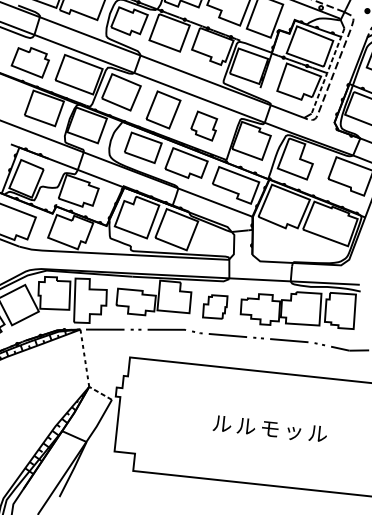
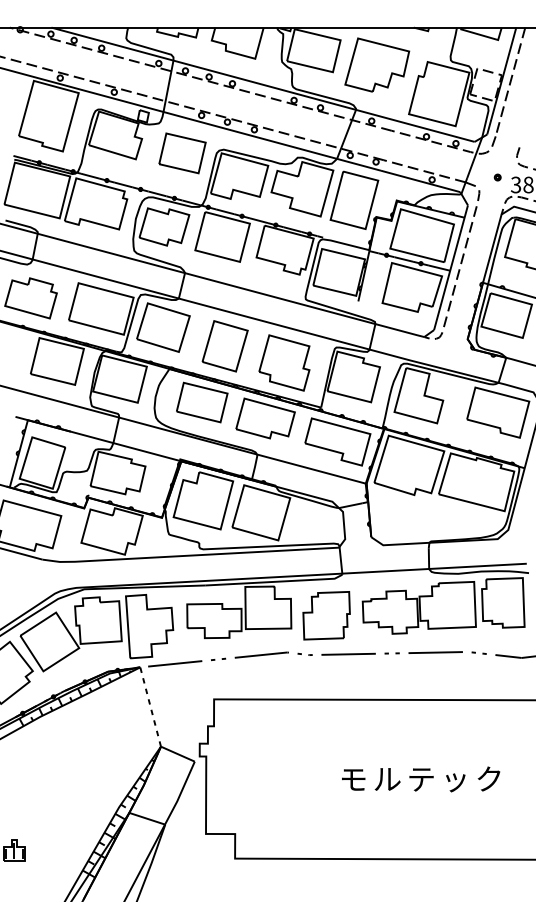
line: (327, 70) -> (450, 267), dashed -> solid
part: (204, 125) -> (284, 362), size x1.43
part: (215, 306) -> (326, 615), size x1.43
line: (100, 393) -> (177, 754), dashed -> solid
text: (222, 423) -> (353, 779), ル -> モ
text: (270, 428) -> (421, 779), モ -> テ
text: (317, 433) -> (489, 778), ル -> ク

